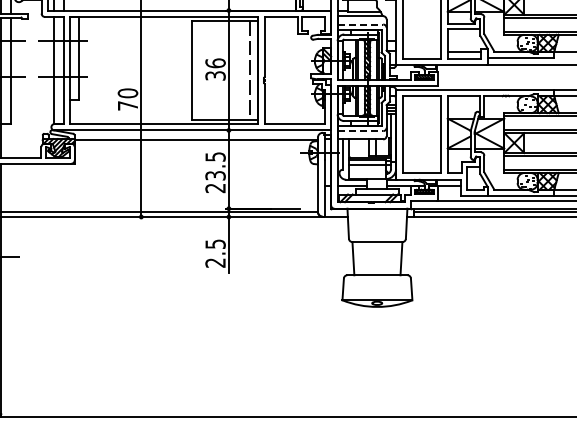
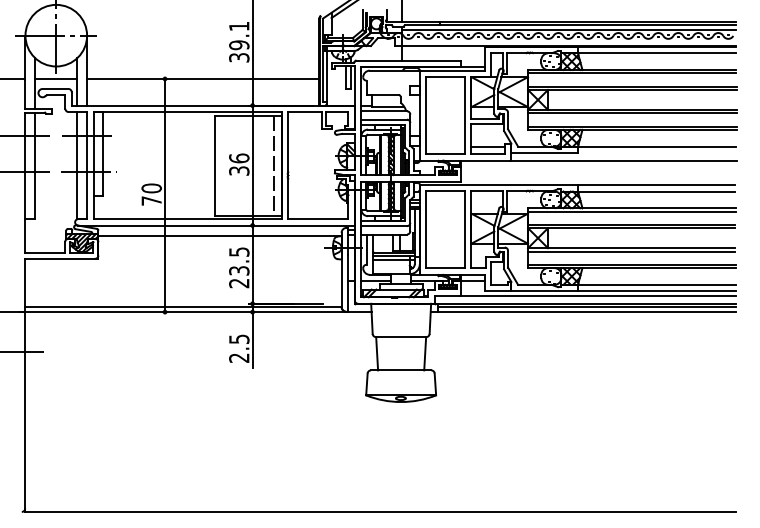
line: (360, 24) -> (384, 119), dashed -> solid
line: (360, 131) -> (384, 226), dashed -> solid

